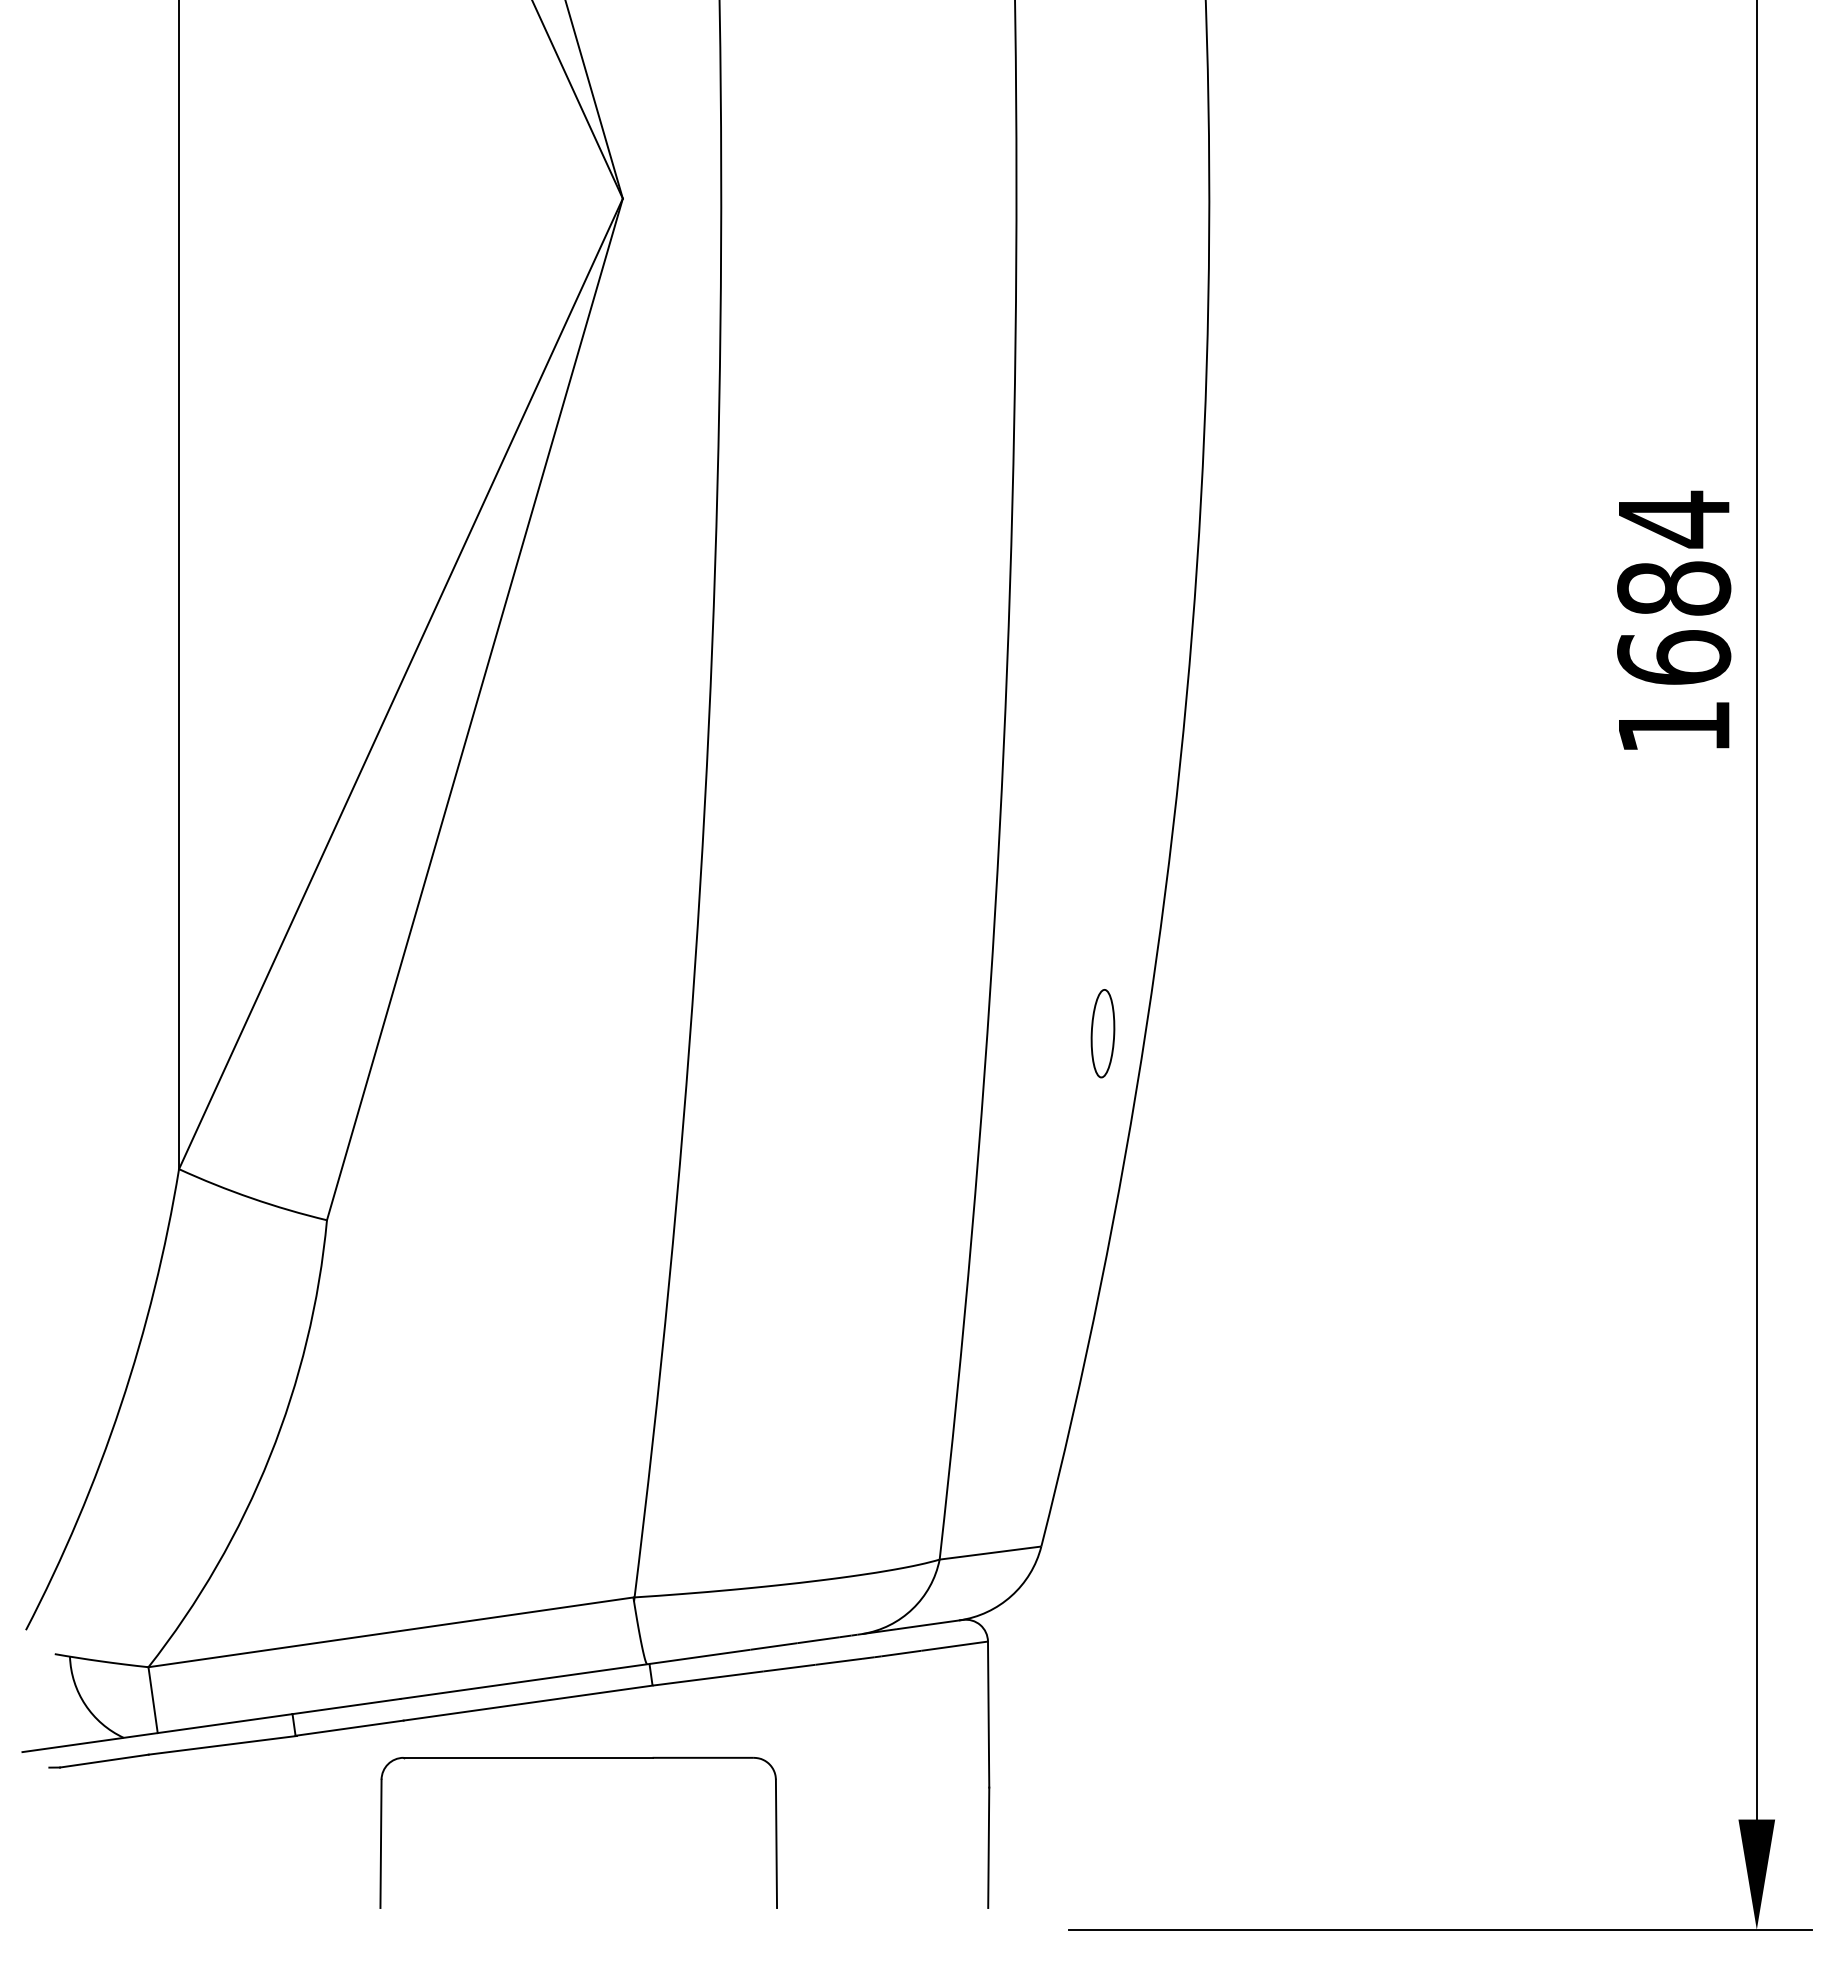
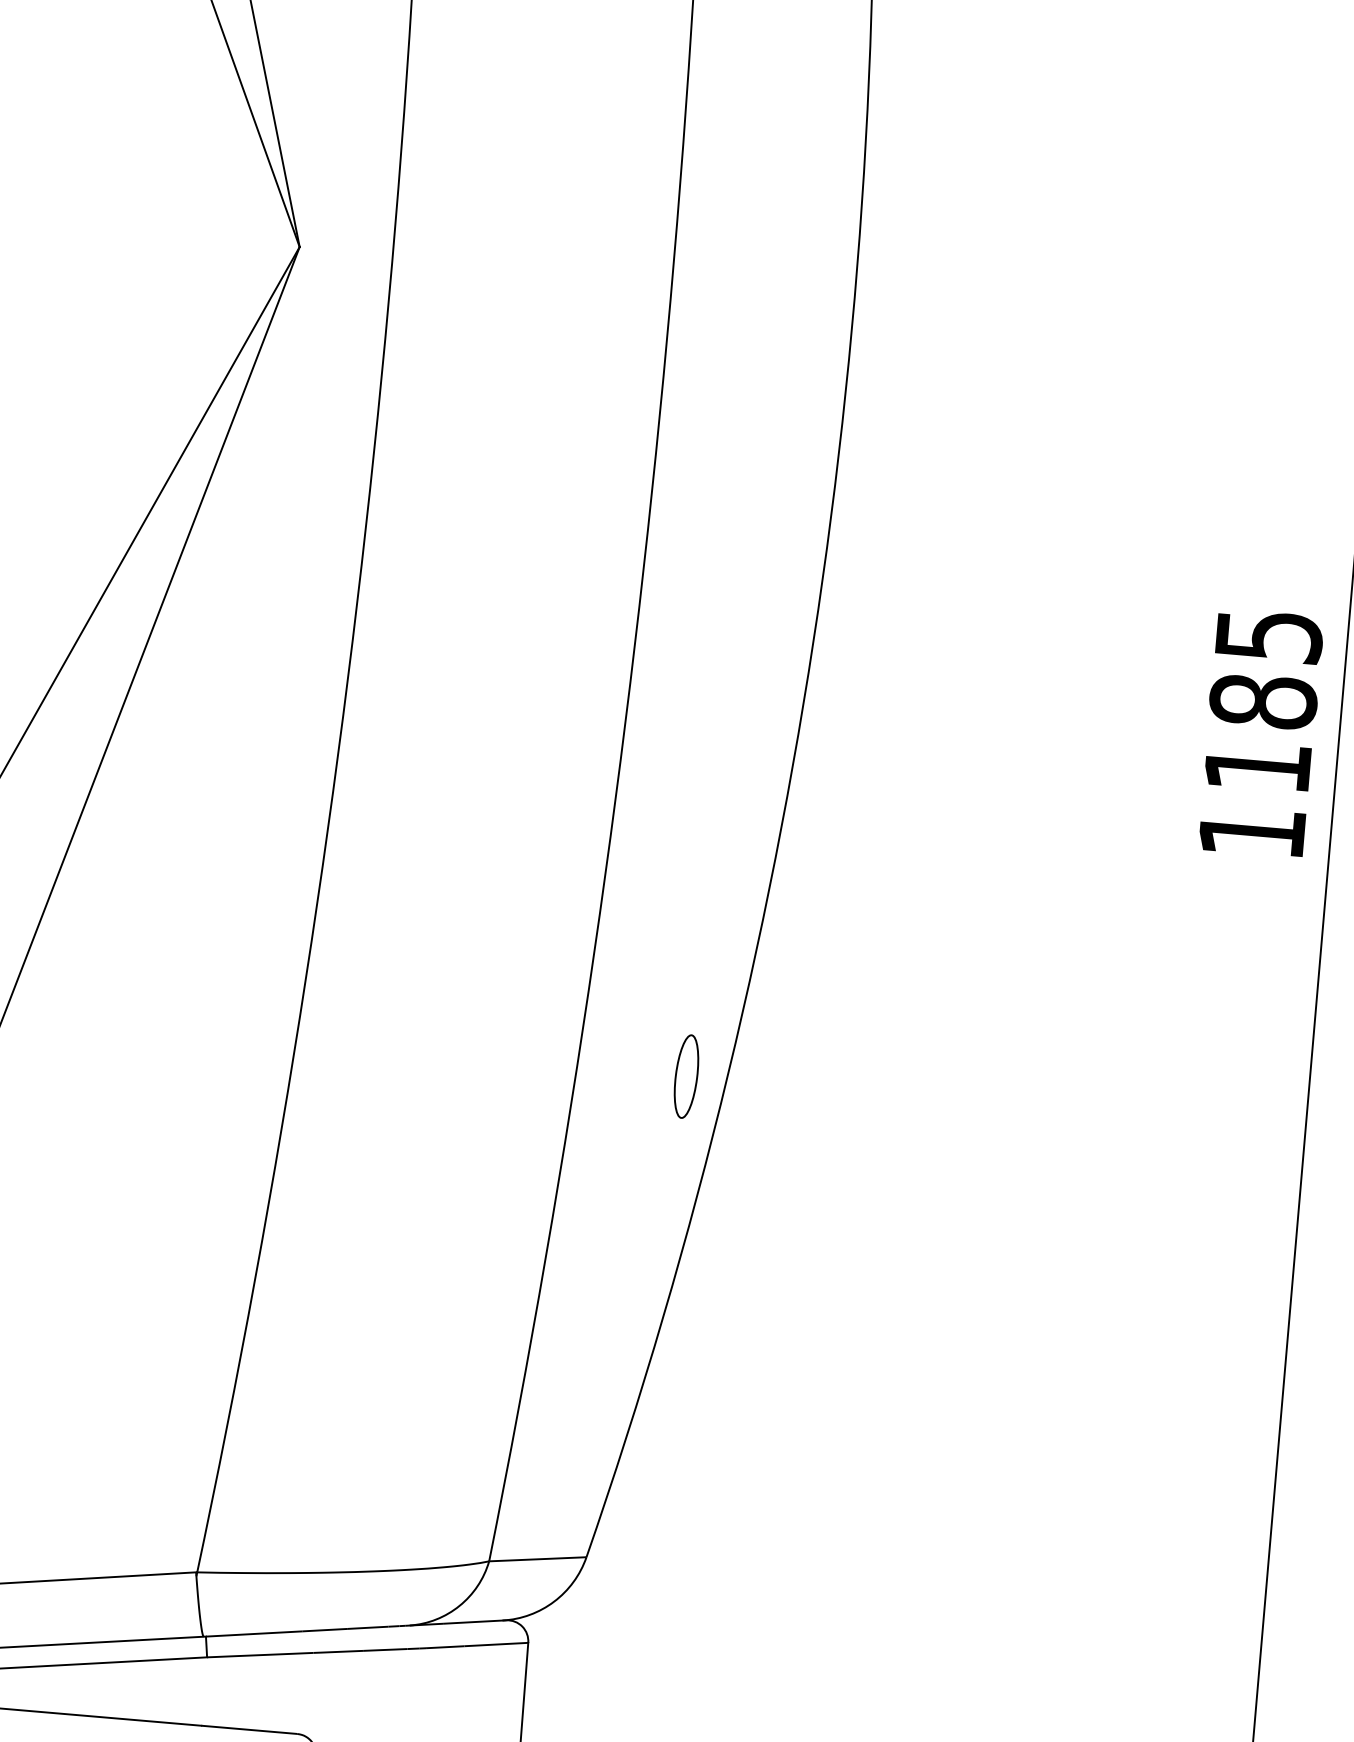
text: (1674, 587) -> (1263, 700), 1684 -> 1185

